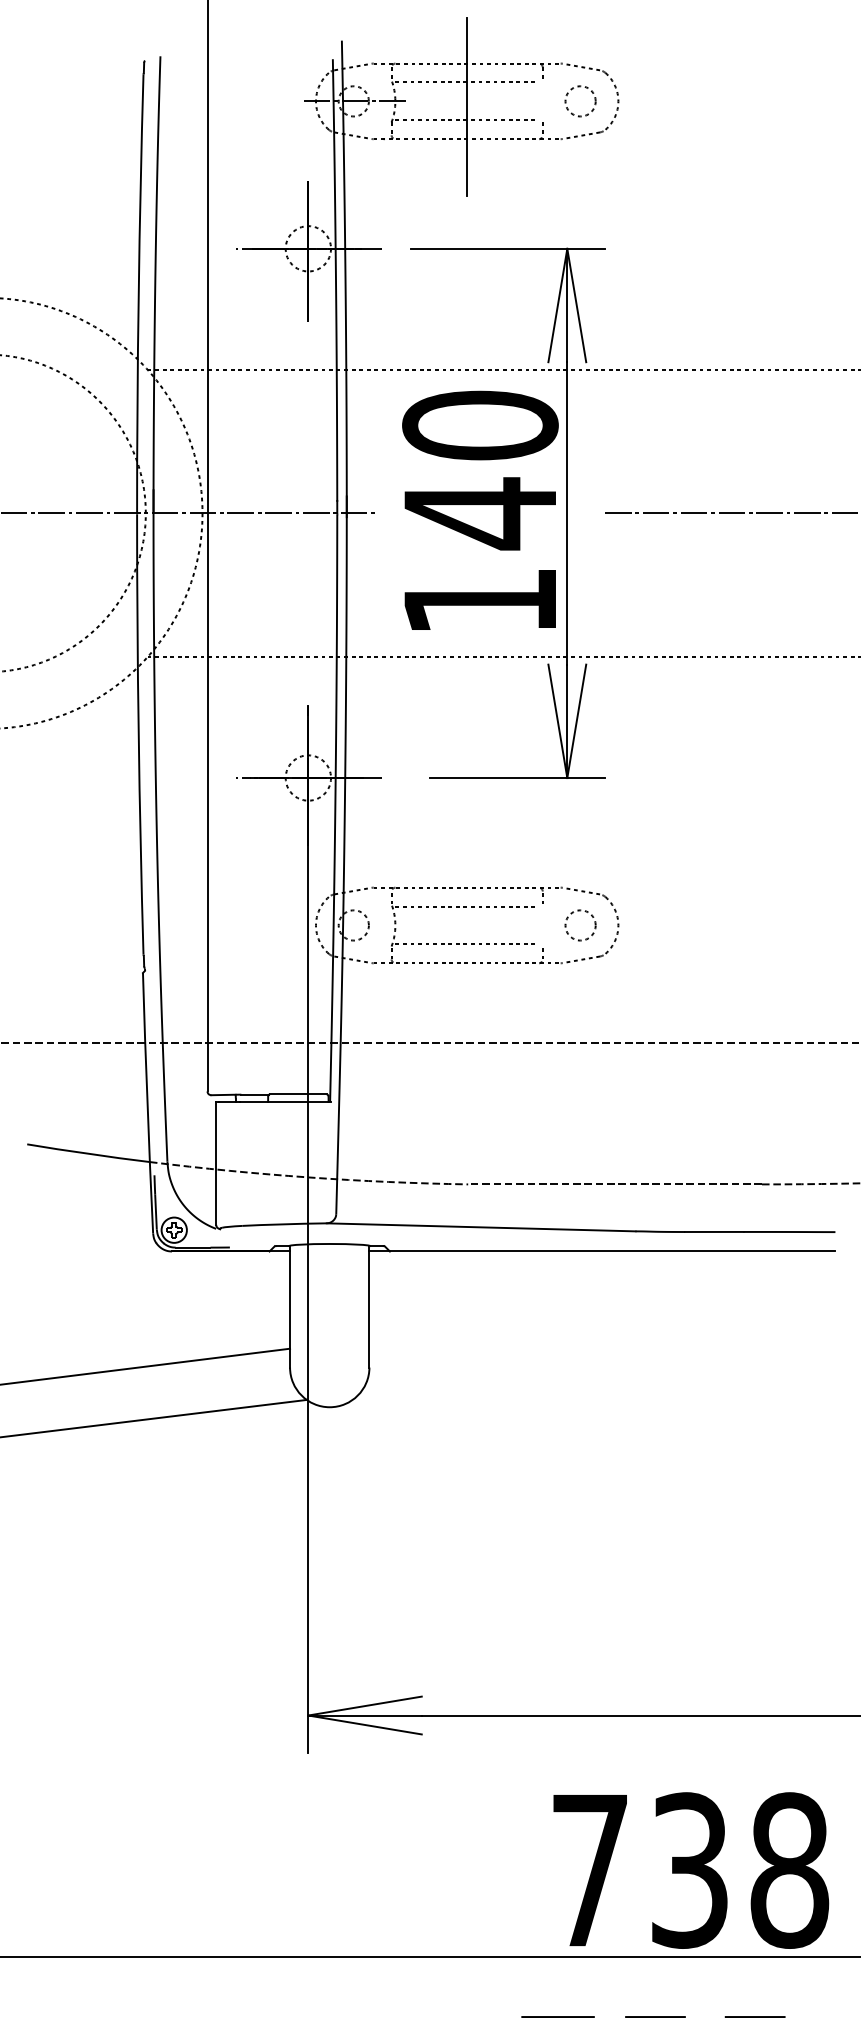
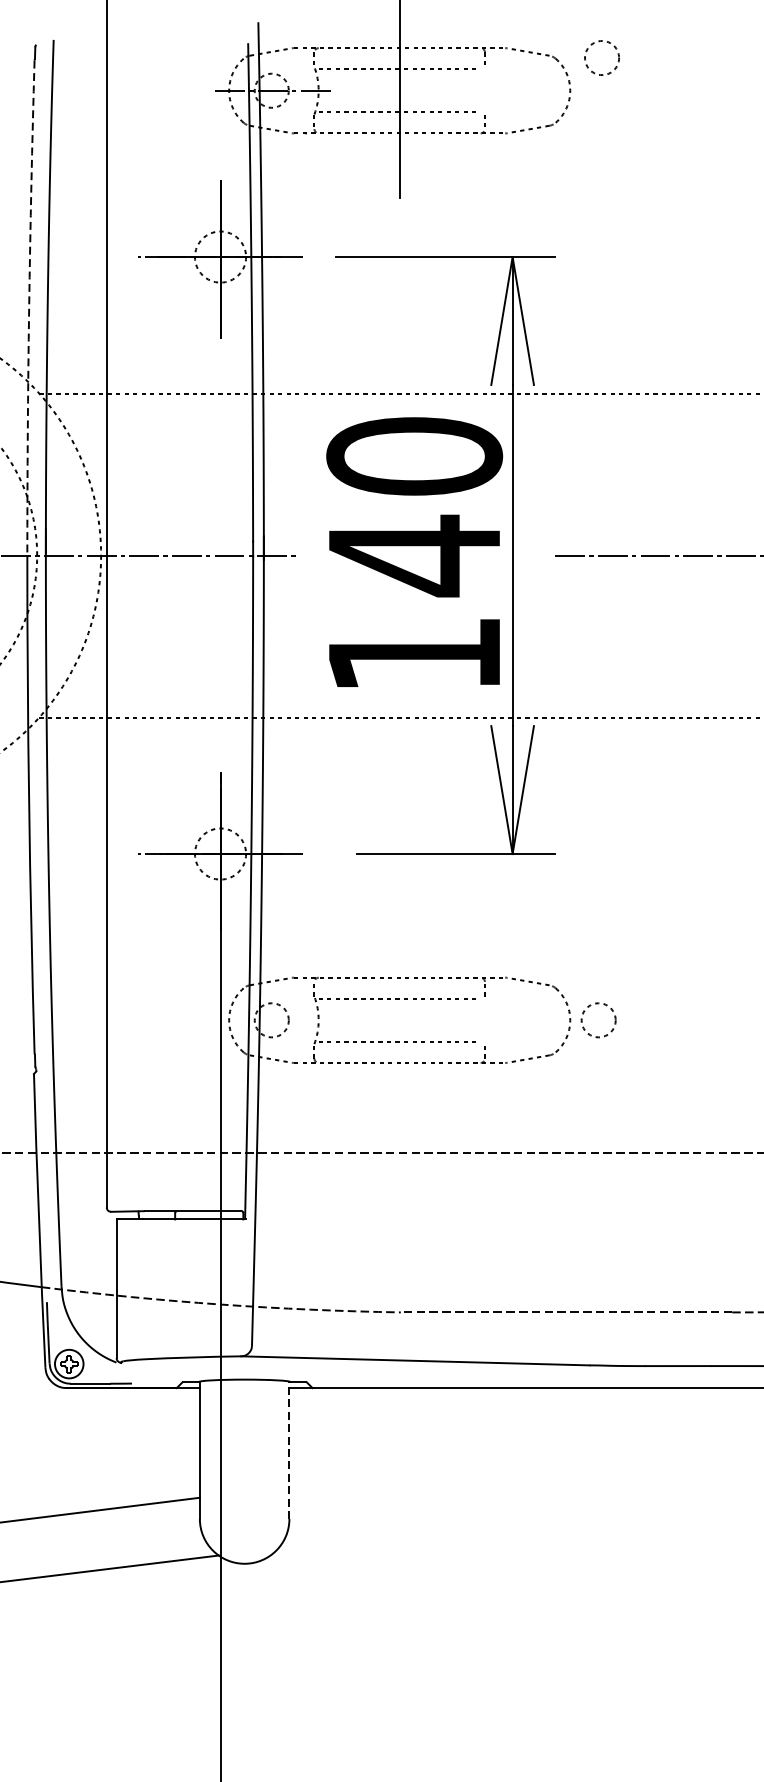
circle: (580, 101) -> (601, 58), moved
arc: (138, 294) -> (28, 308), solid -> dashed
circle: (580, 925) -> (598, 1020), moved
line: (369, 1306) -> (289, 1450), solid -> dashed

